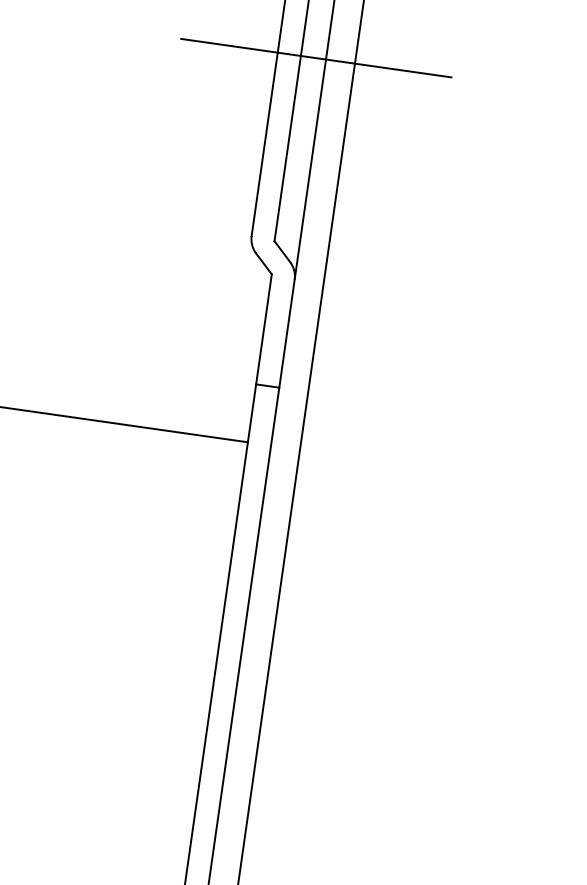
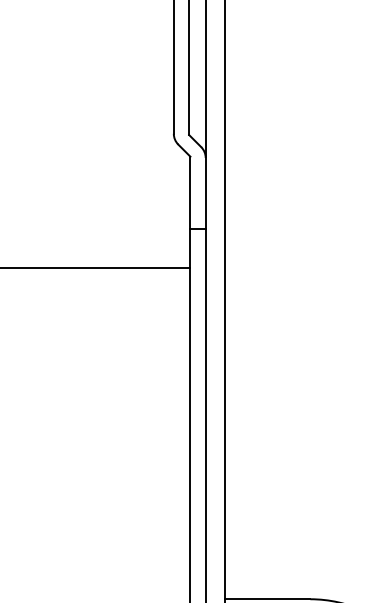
line: (316, 58) -> (199, 12), removed

